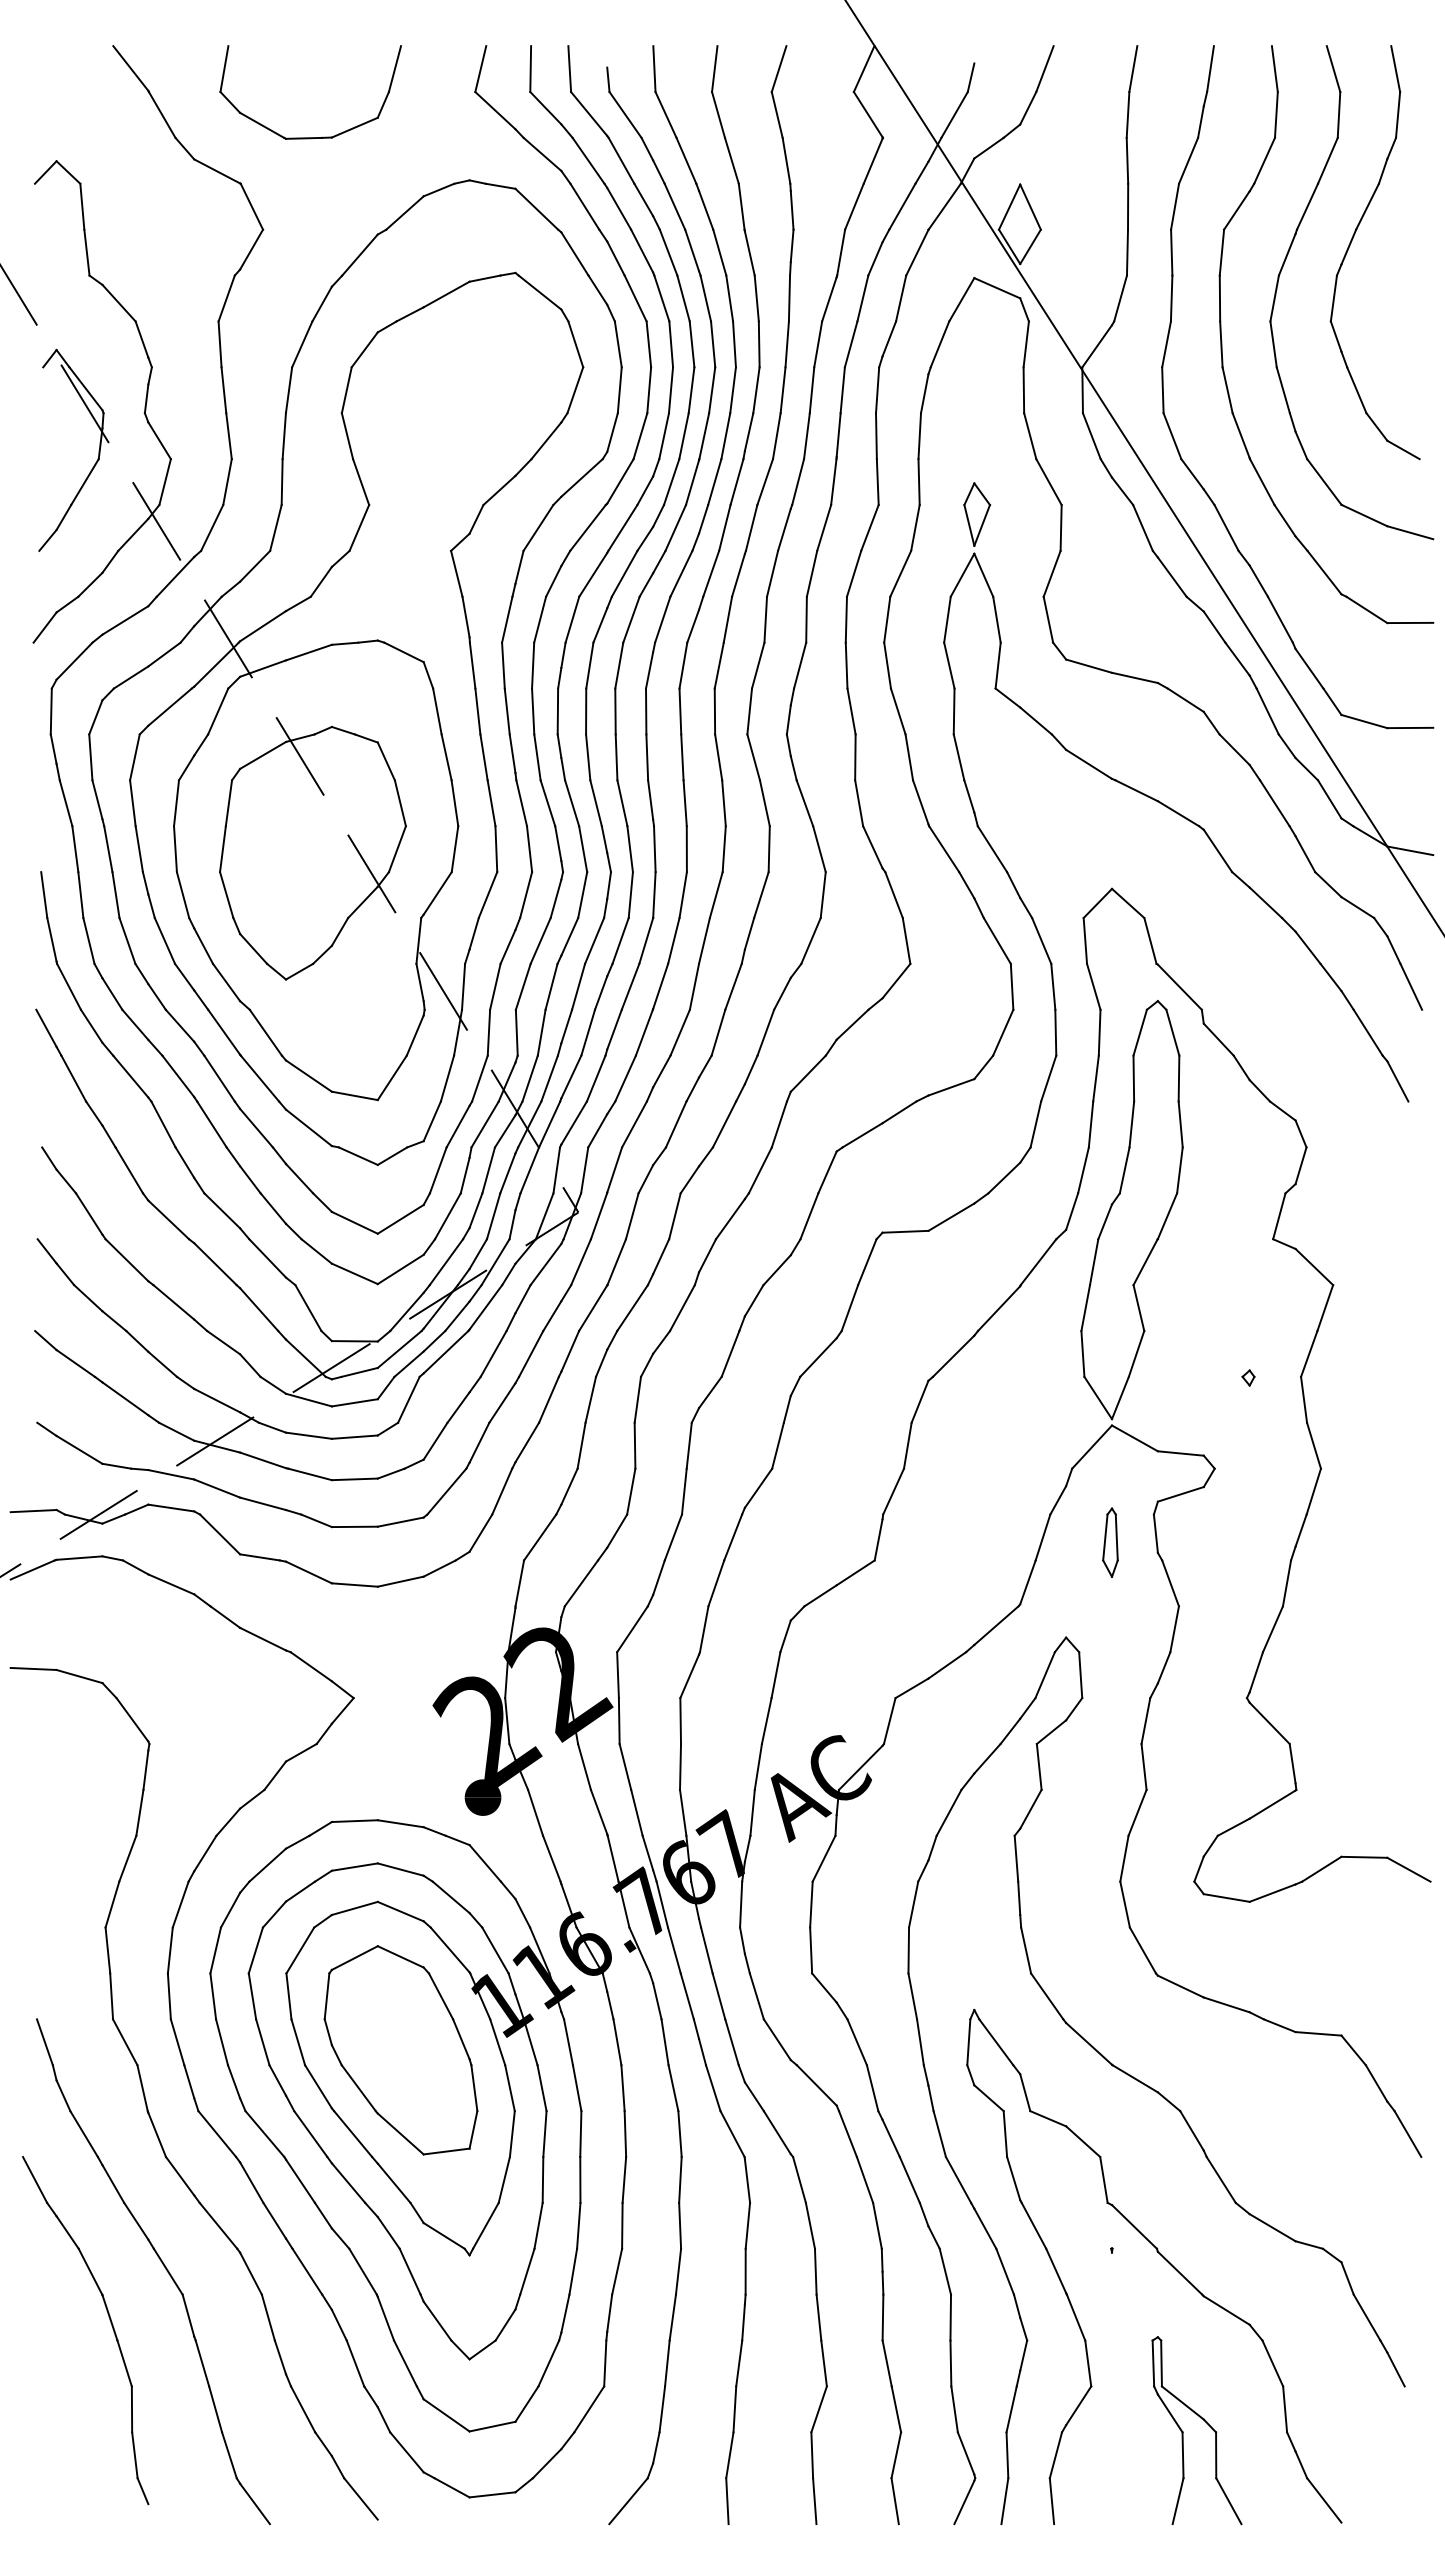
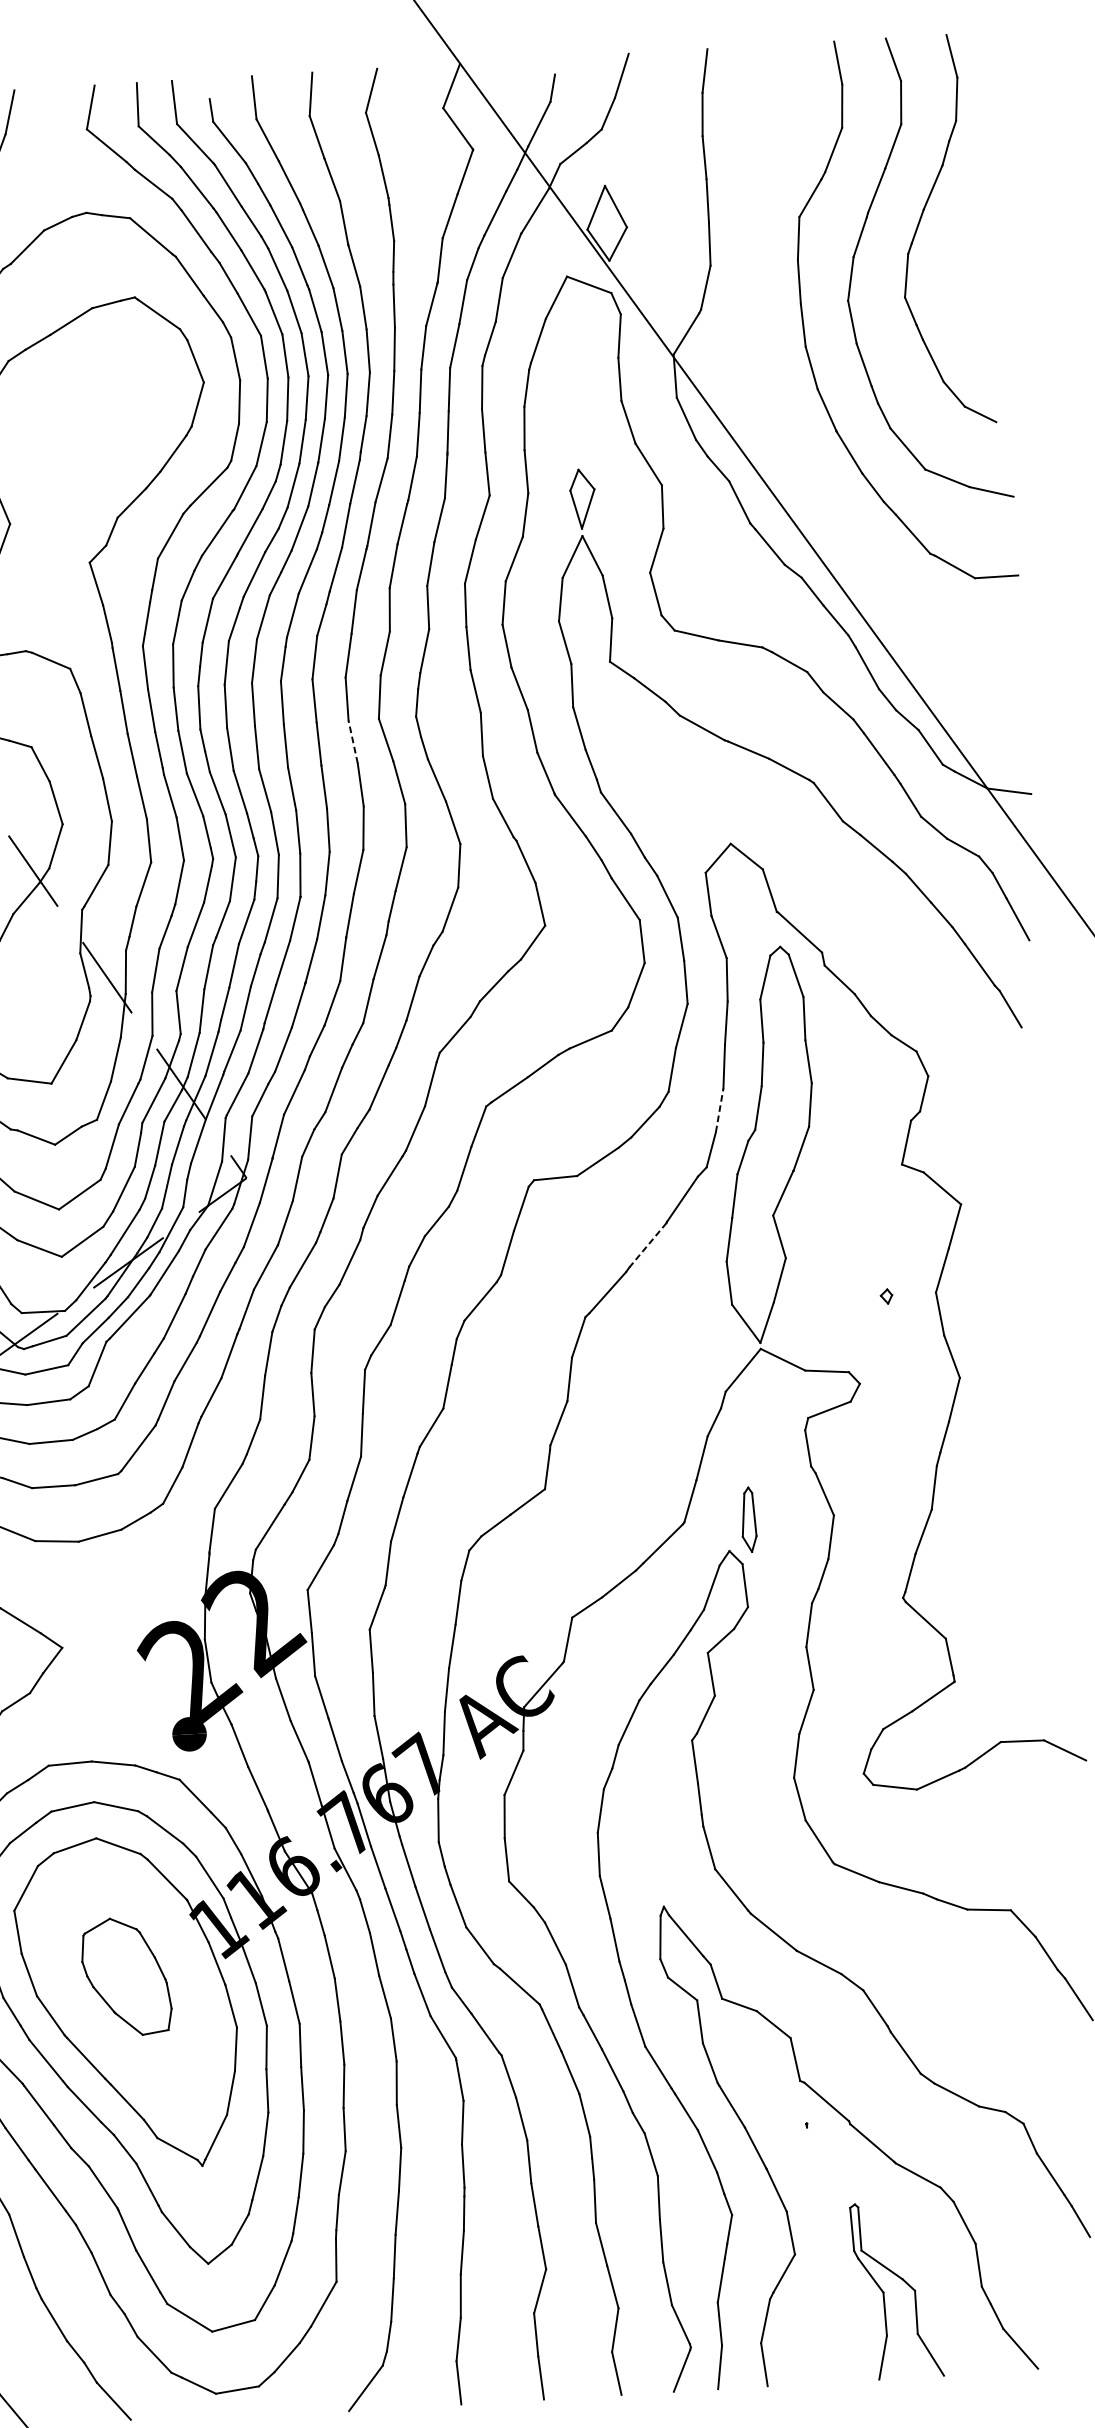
part: (1173, 435) -> (763, 413), removed
line: (718, 756) -> (352, 741), solid -> dashed
line: (1083, 1170) -> (719, 1110), solid -> dashed
line: (999, 1308) -> (648, 1245), solid -> dashed
part: (1110, 1542) -> (748, 1519), moved
part: (400, 2050) -> (126, 1976), size x0.6

